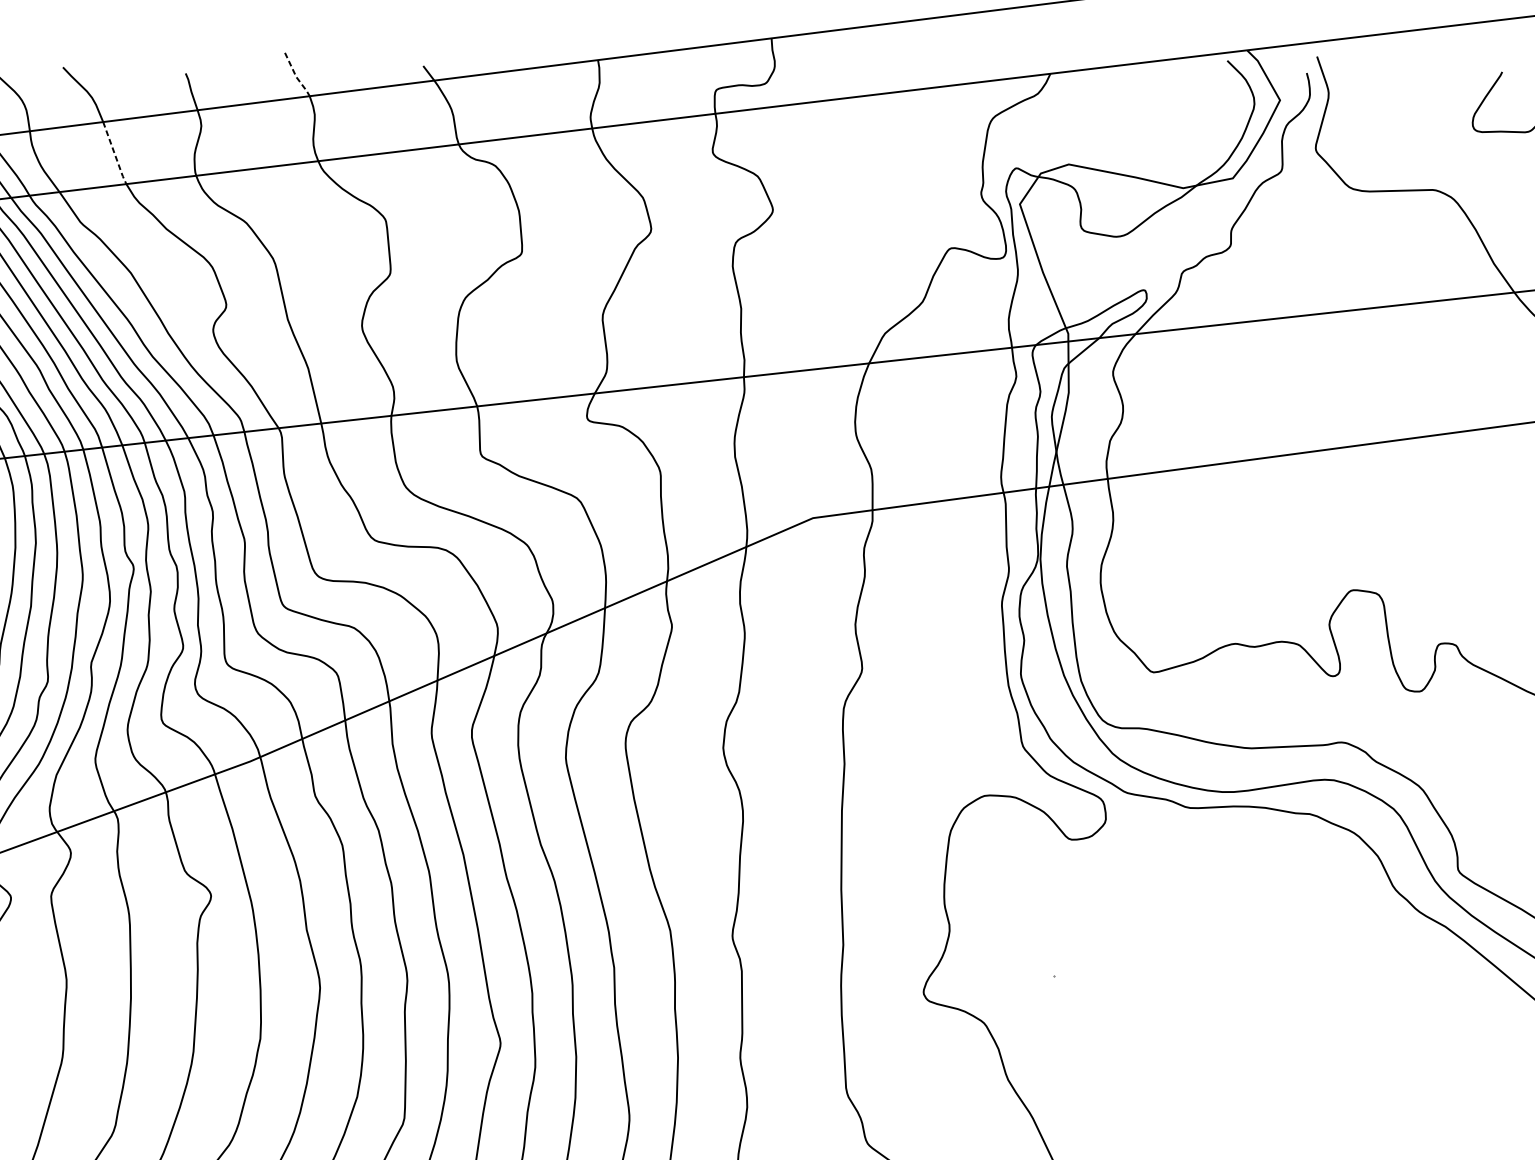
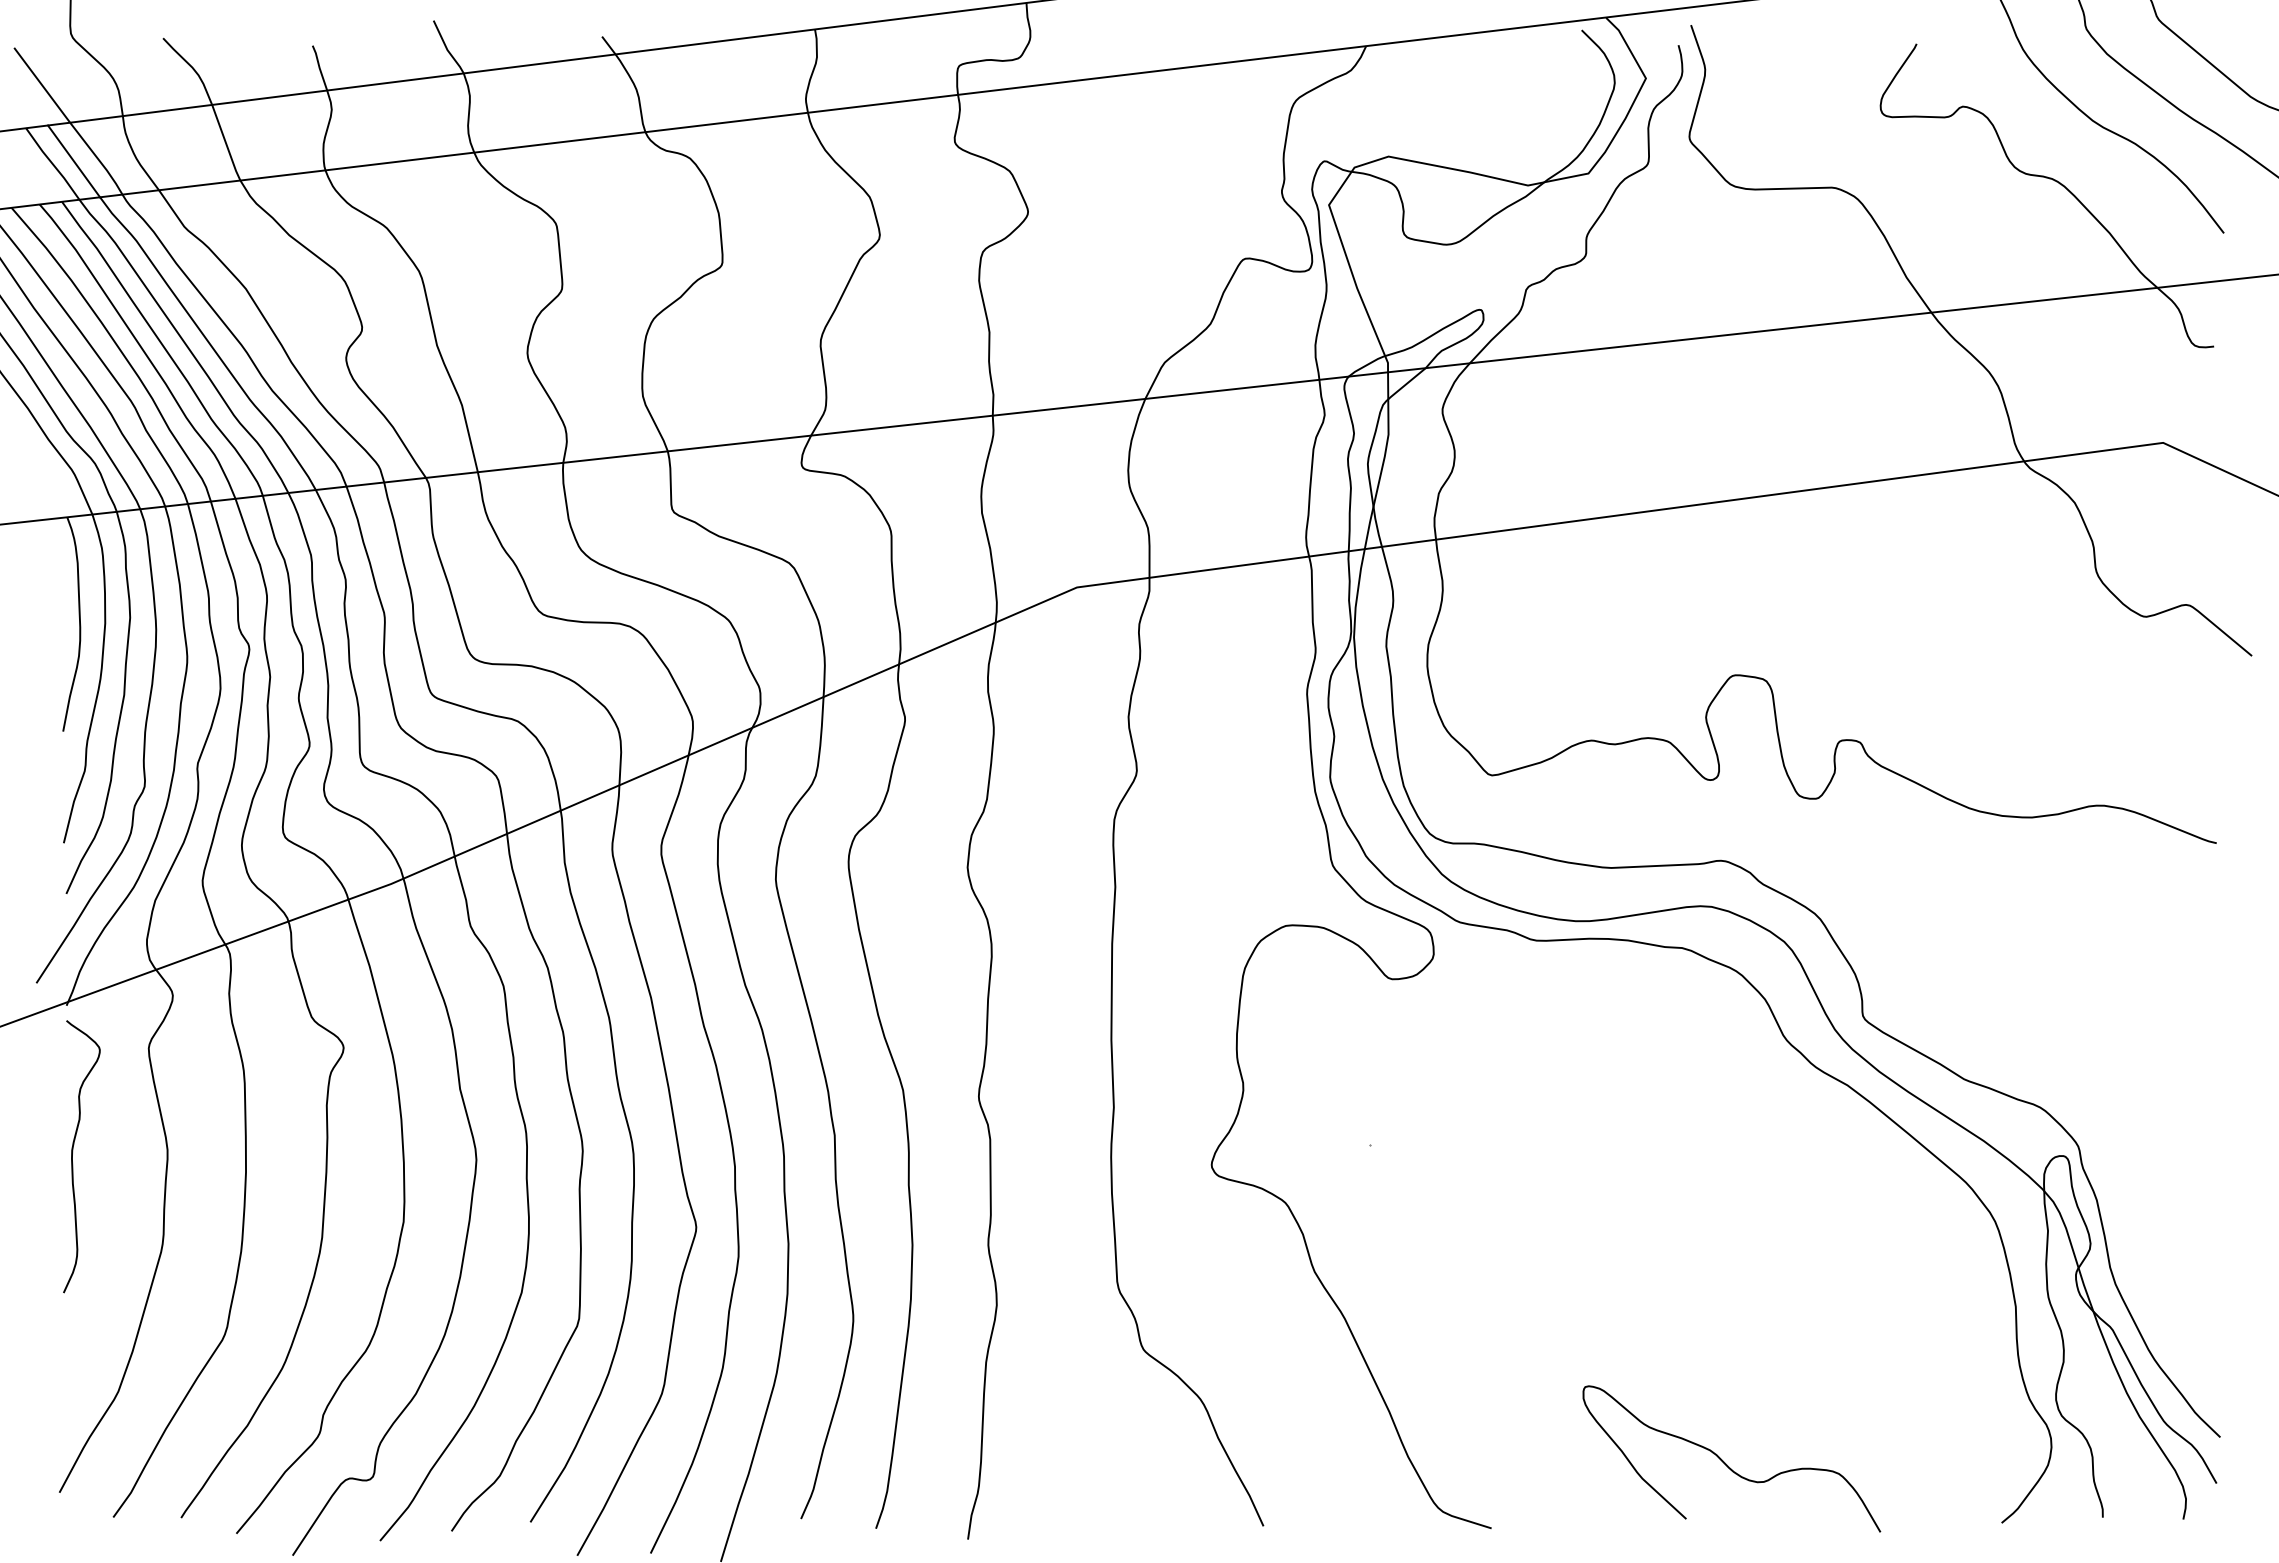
line: (296, 76) -> (447, 49), dashed -> solid
line: (114, 154) -> (226, 144), dashed -> solid

